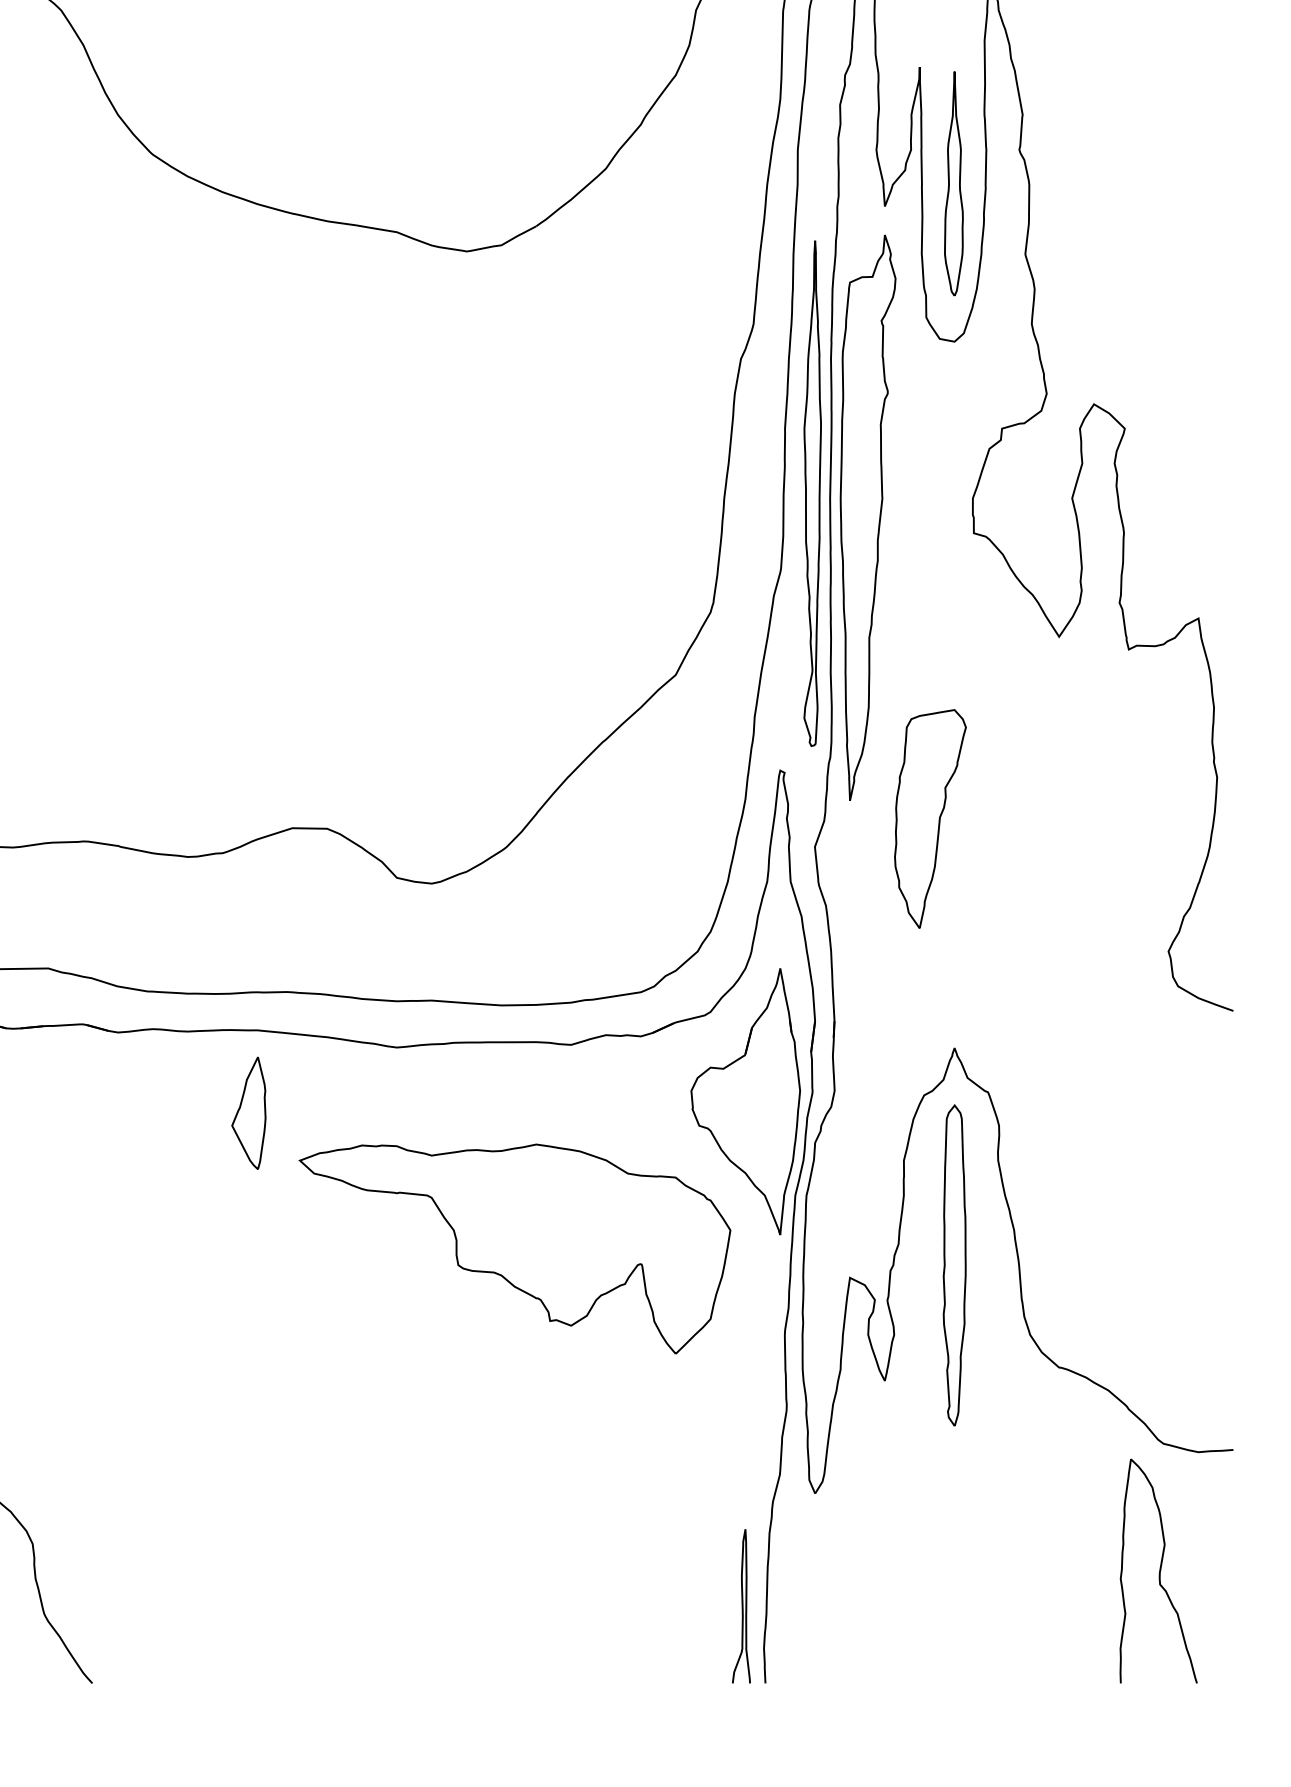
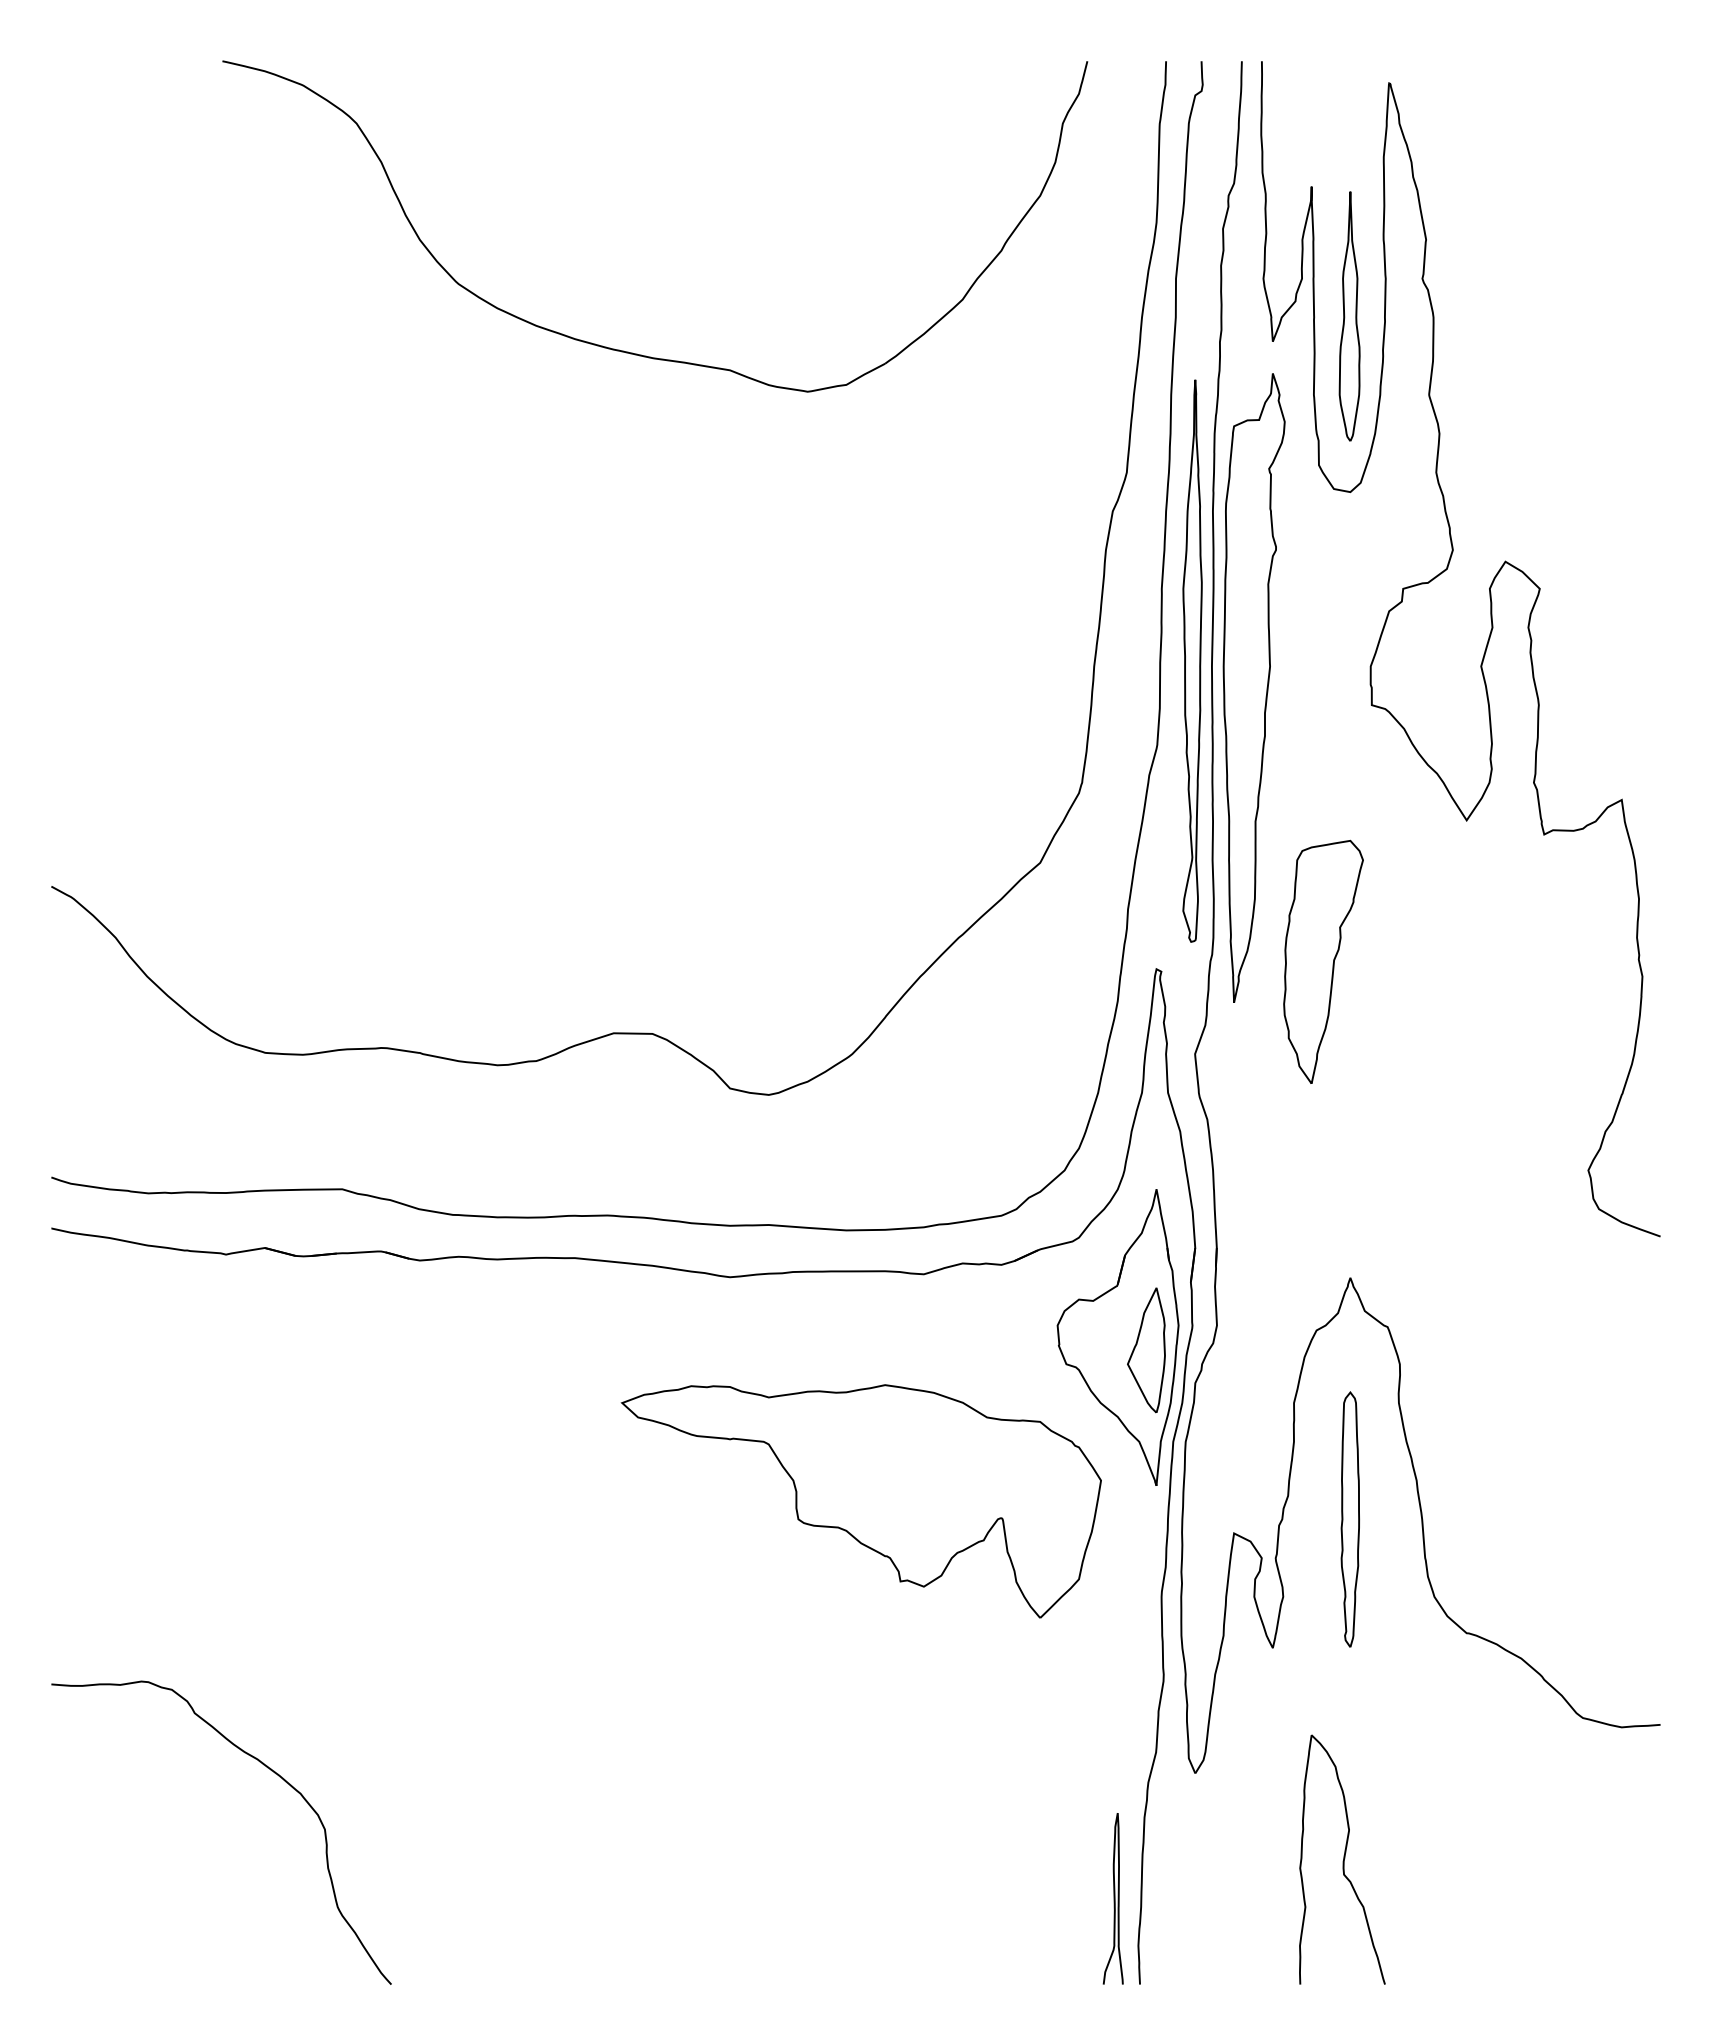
part: (930, 818) -> (1323, 961), moved
part: (248, 1113) -> (1146, 1350), moved
part: (953, 1265) -> (1349, 1519), size x0.71
curve: (1159, 1570) -> (1343, 1859), moved

